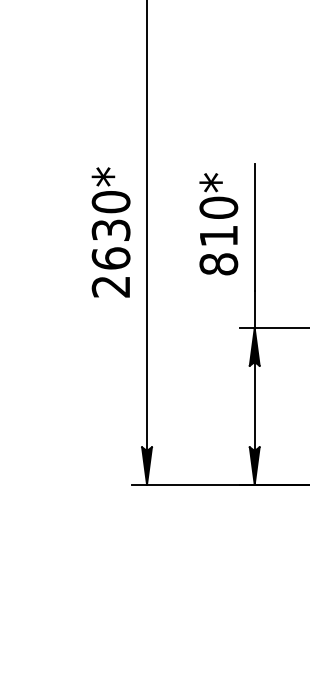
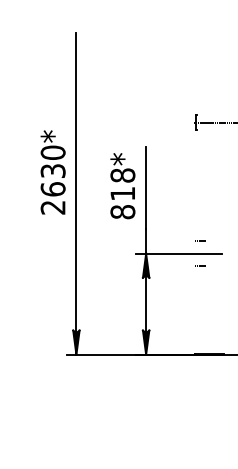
text: (218, 207) -> (122, 175), 810* -> 818*
text: (110, 232) -> (52, 172), moved

